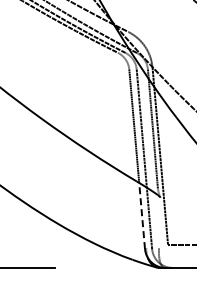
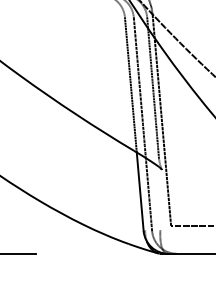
line: (142, 215) -> (140, 191), dashed -> solid

